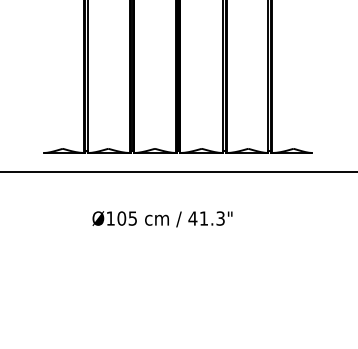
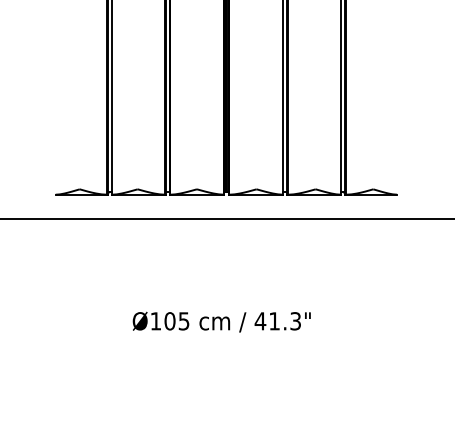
text: (162, 219) -> (221, 322), moved

